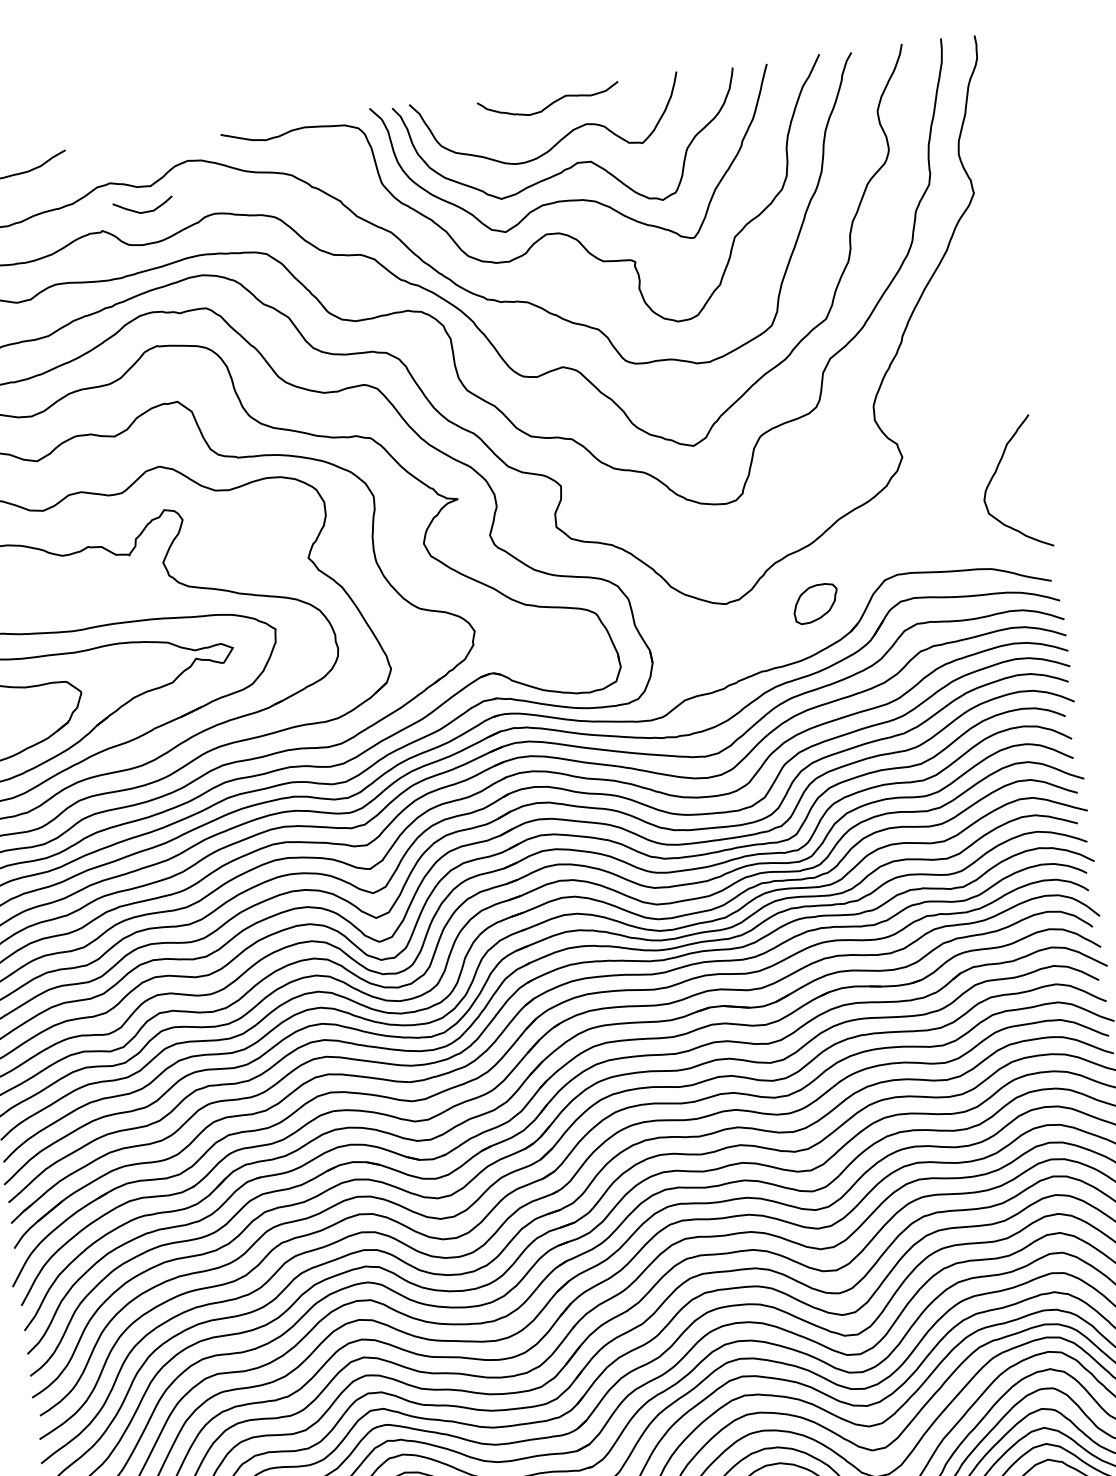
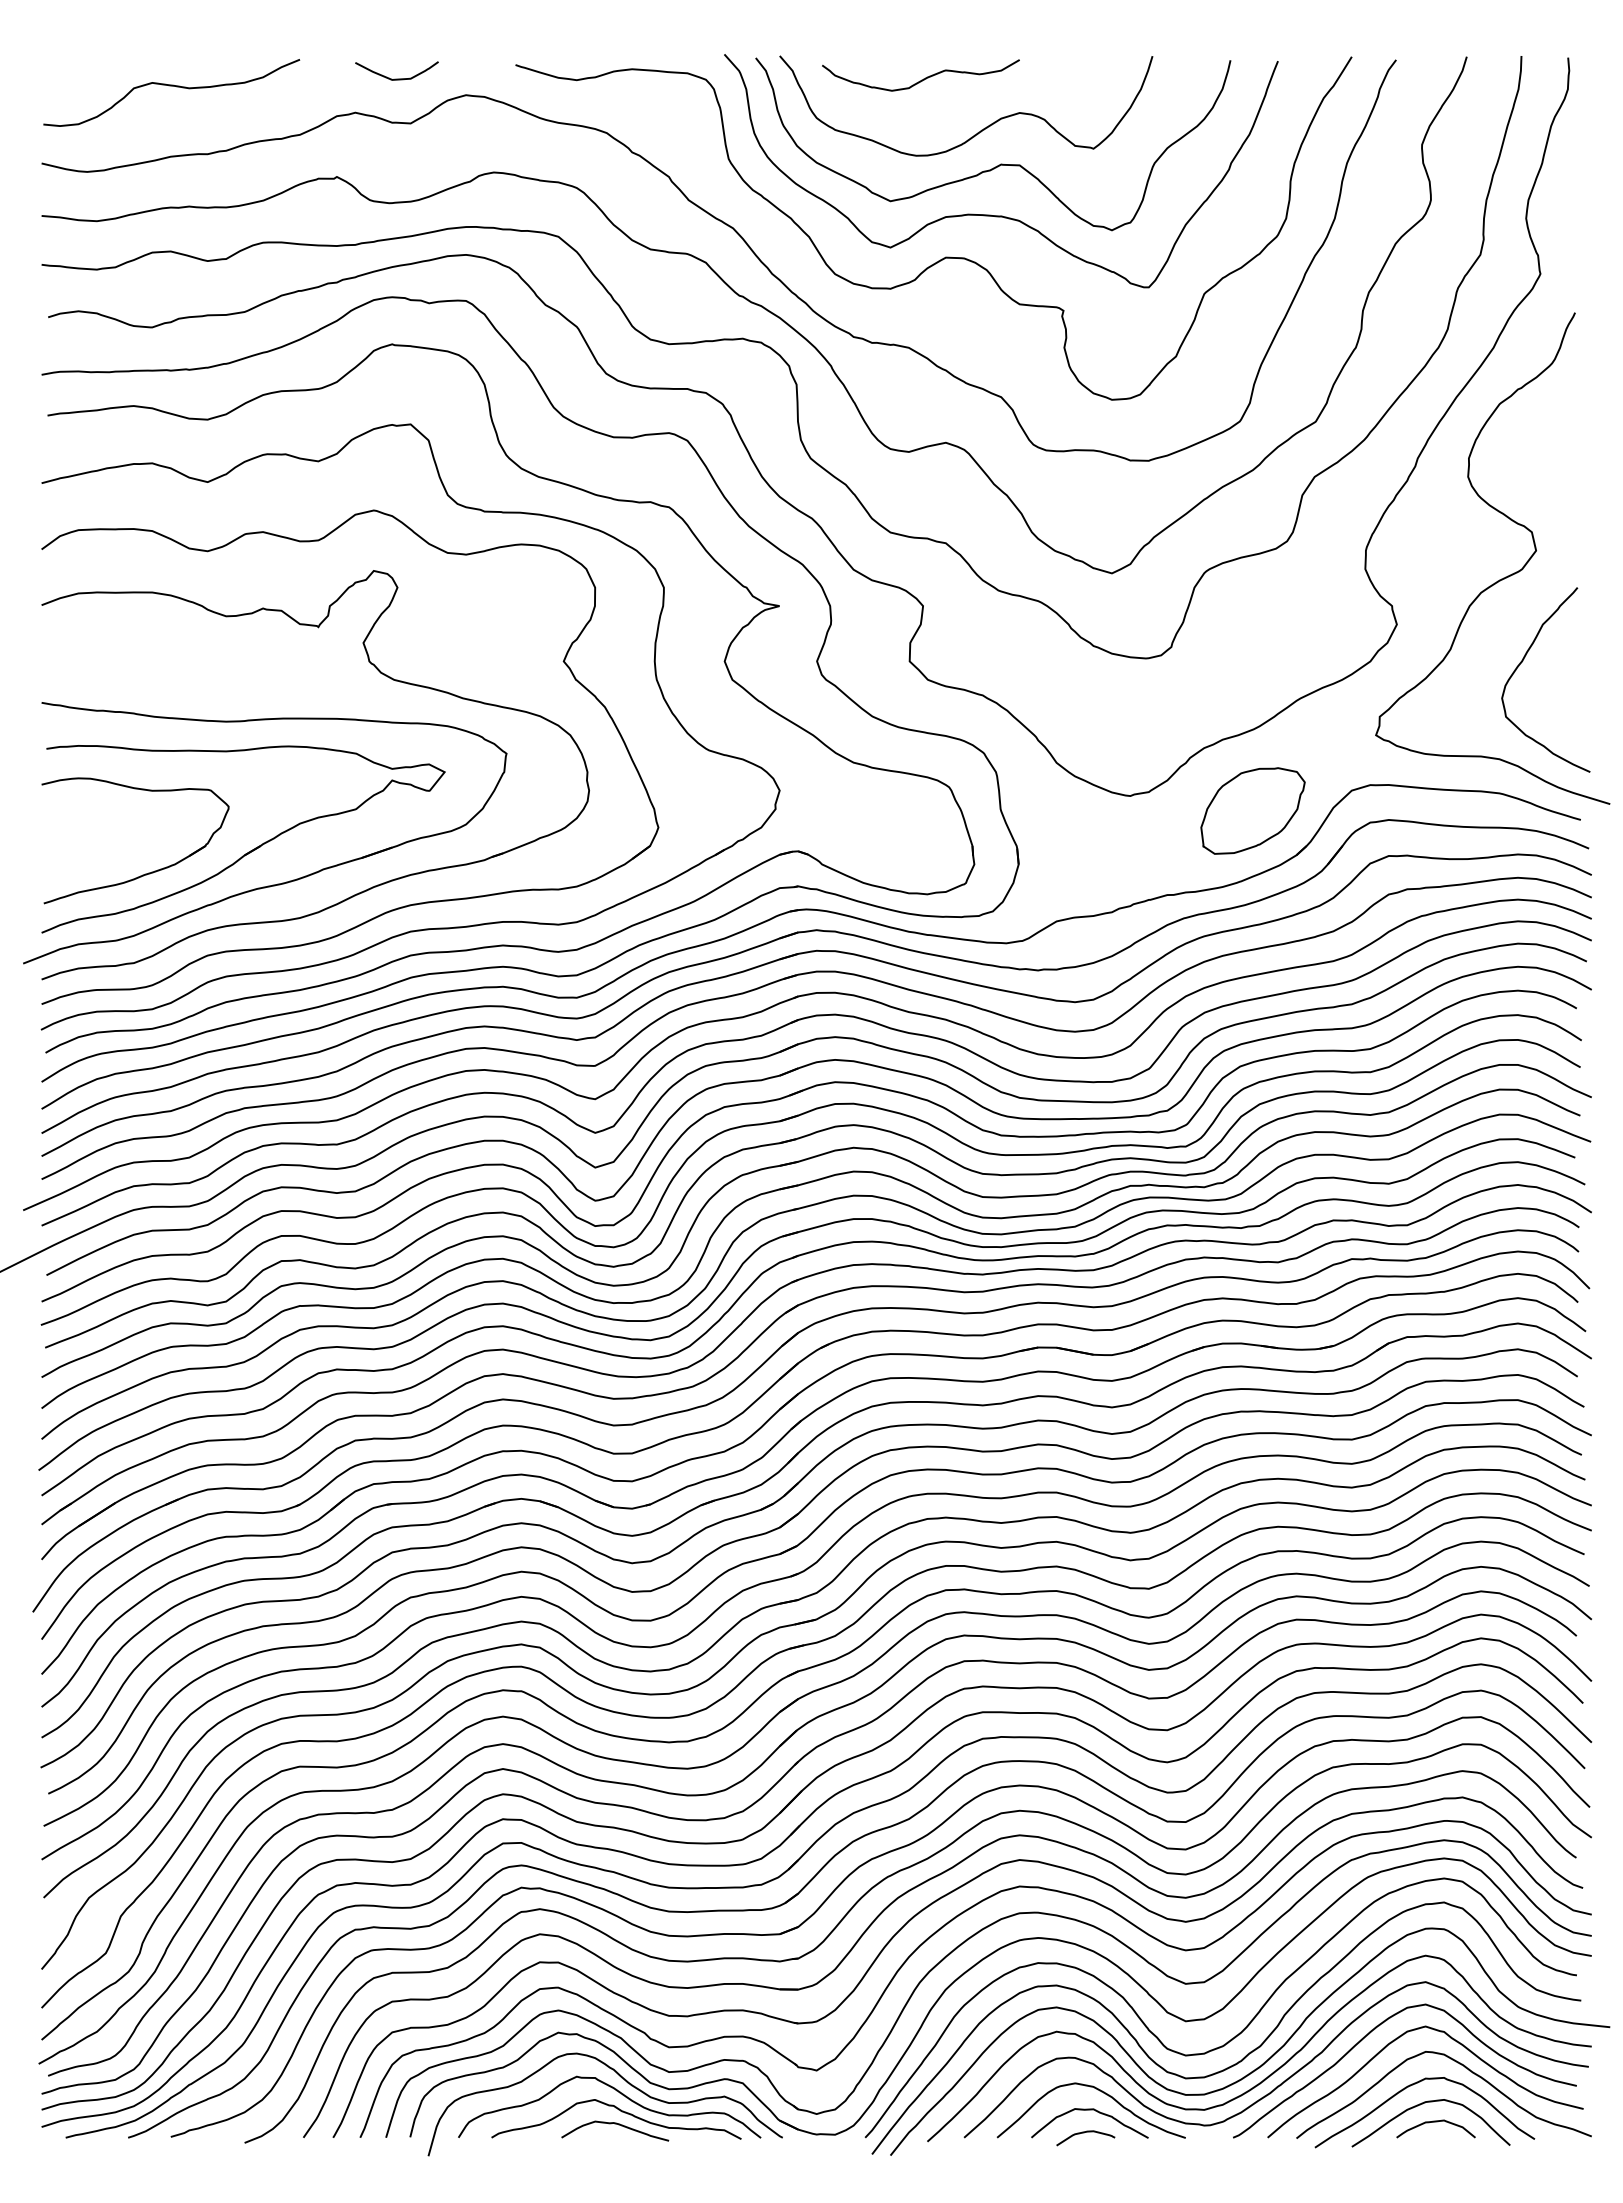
curve: (549, 104) -> (921, 79), moved
curve: (143, 211) -> (396, 78), moved
curve: (973, 414) -> (1501, 578), added
part: (815, 603) -> (1252, 810), size x1.67

